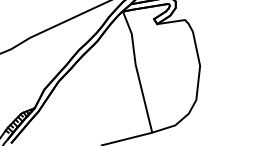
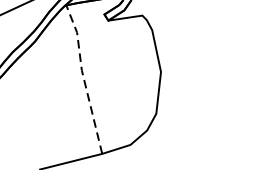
line: (137, 71) -> (84, 78), solid -> dashed

